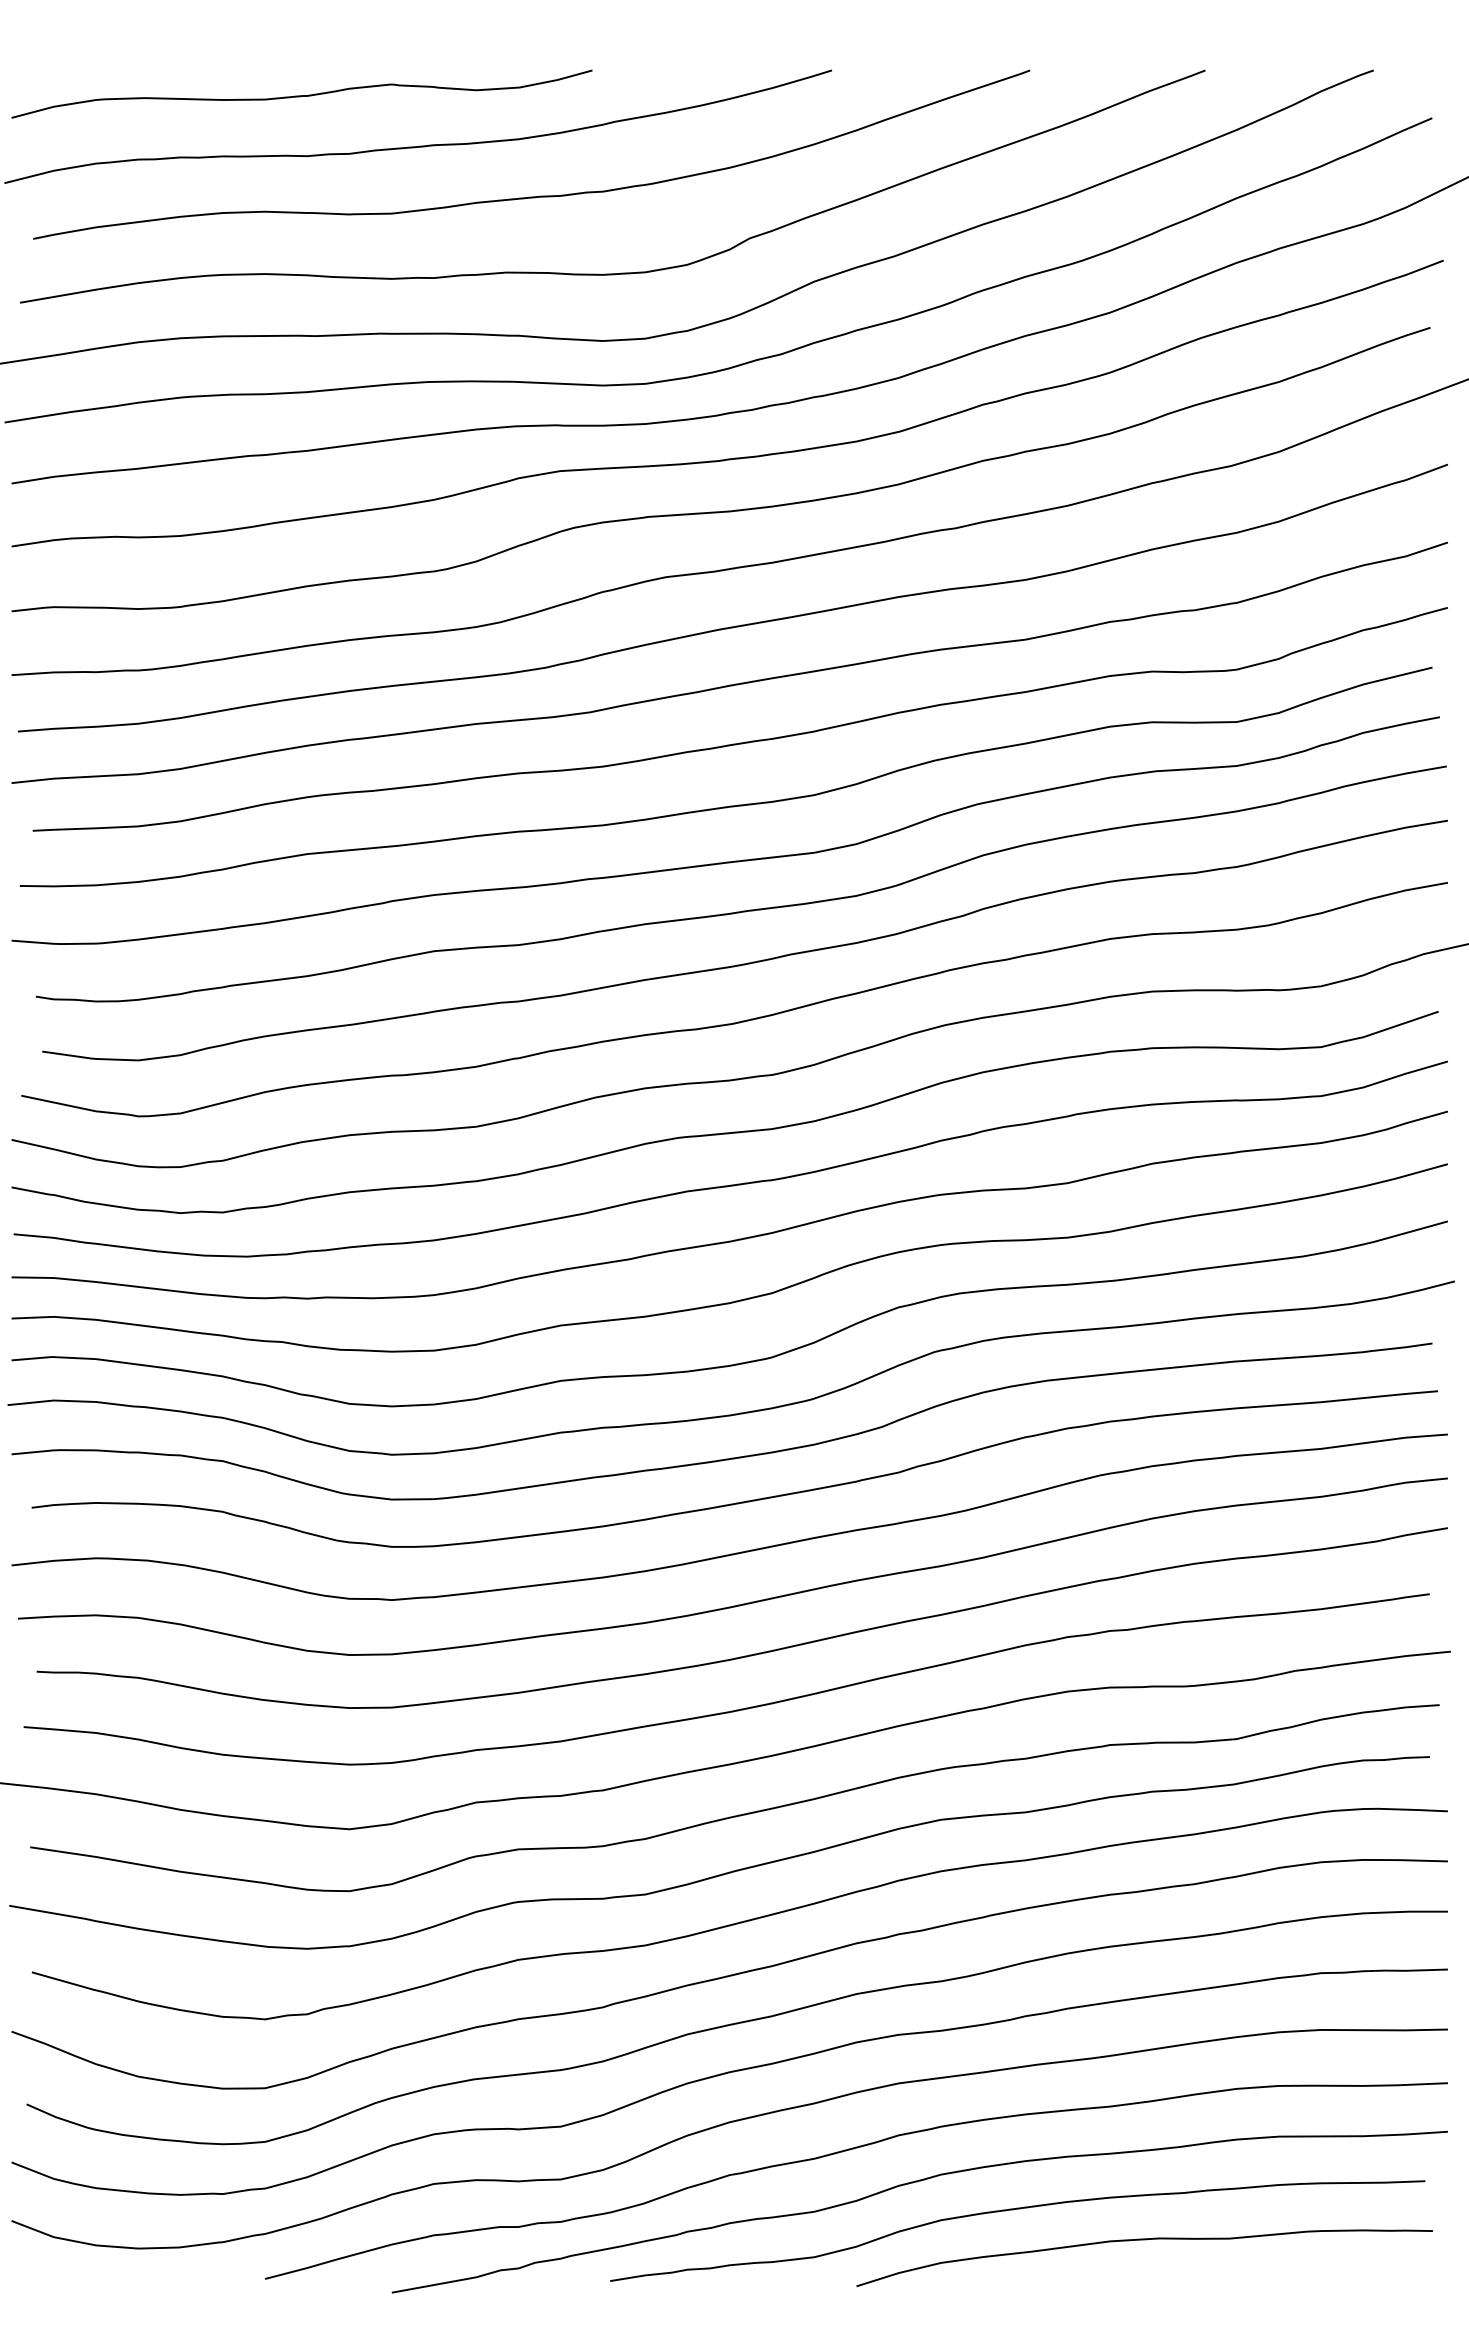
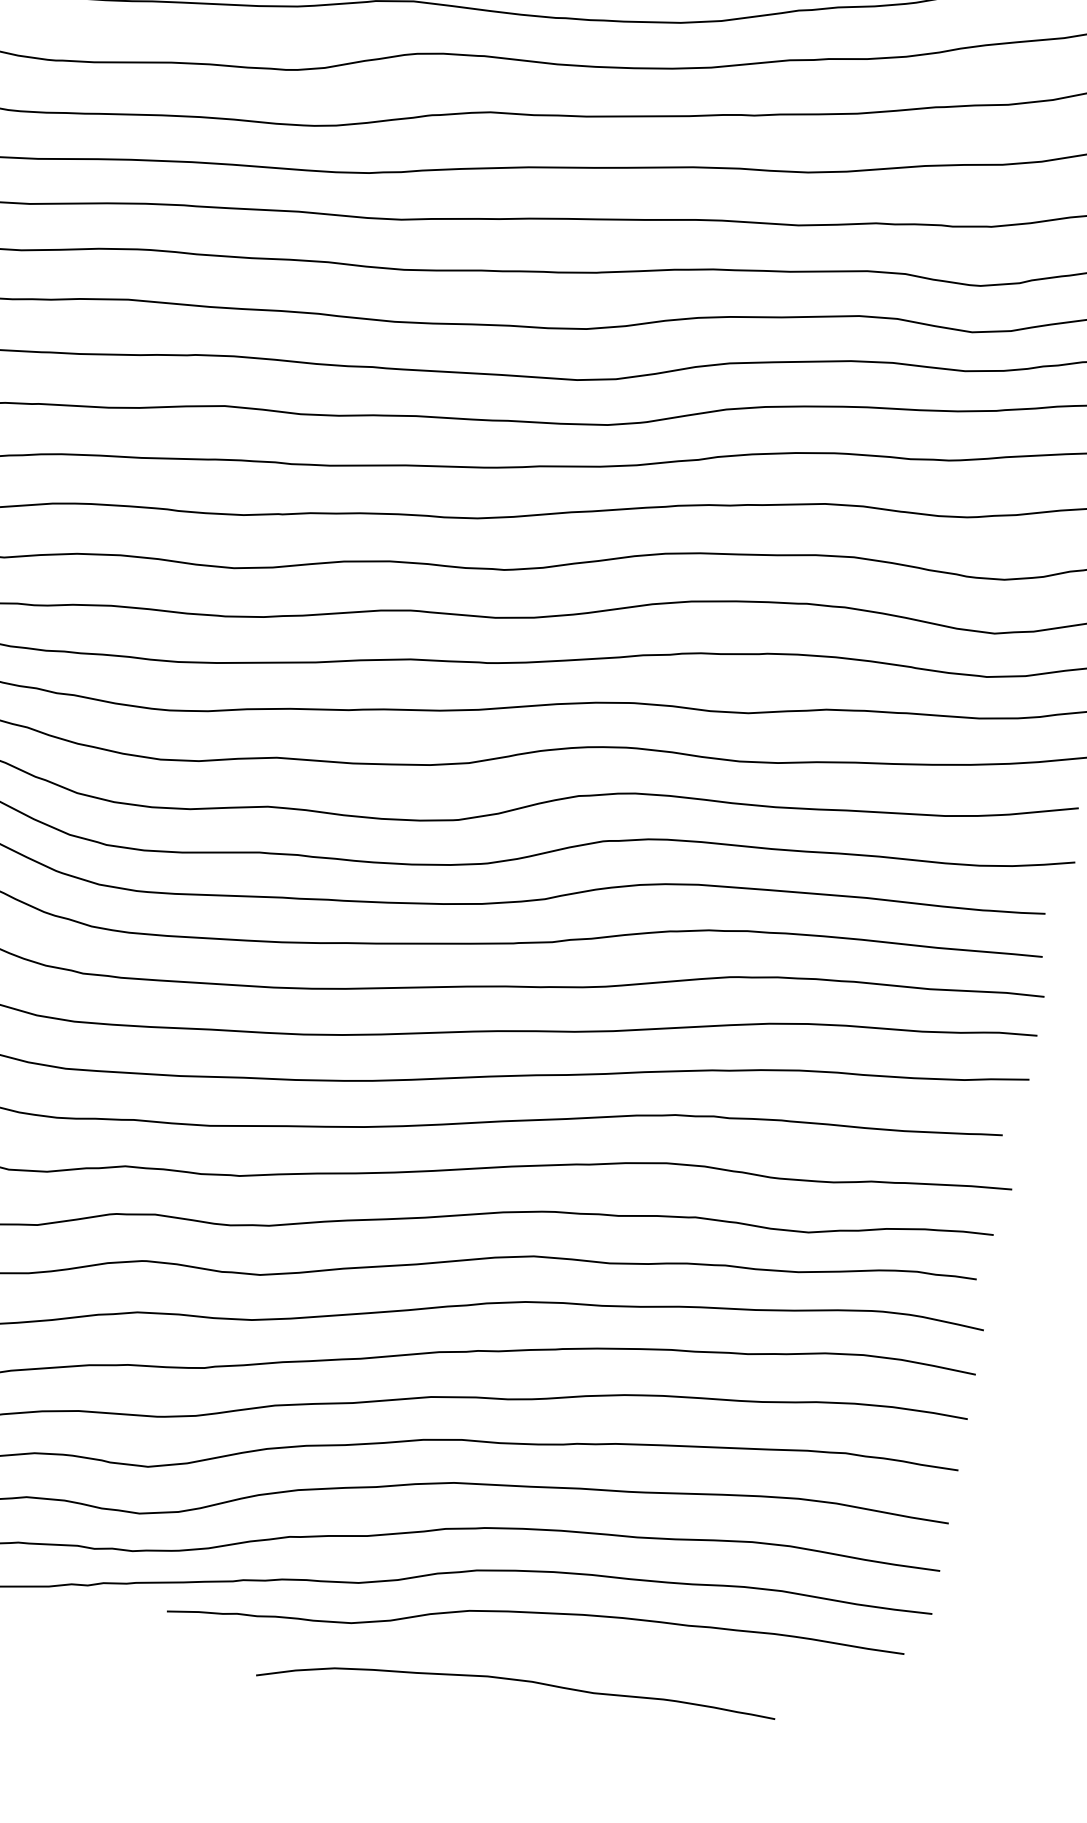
curve: (1144, 2240) -> (518, 1681), moved

